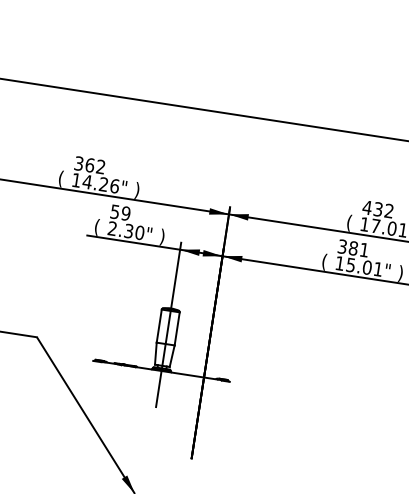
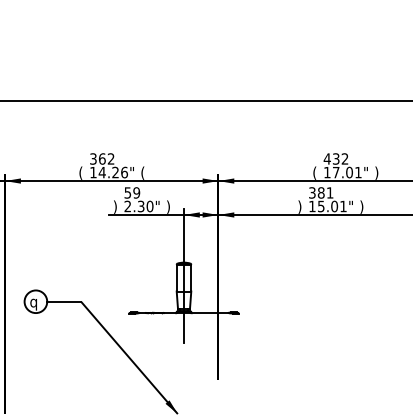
text: (136, 189) -> (142, 172), ) -> (
text: (96, 226) -> (114, 206), ( -> )
text: (324, 261) -> (299, 206), ( -> )

